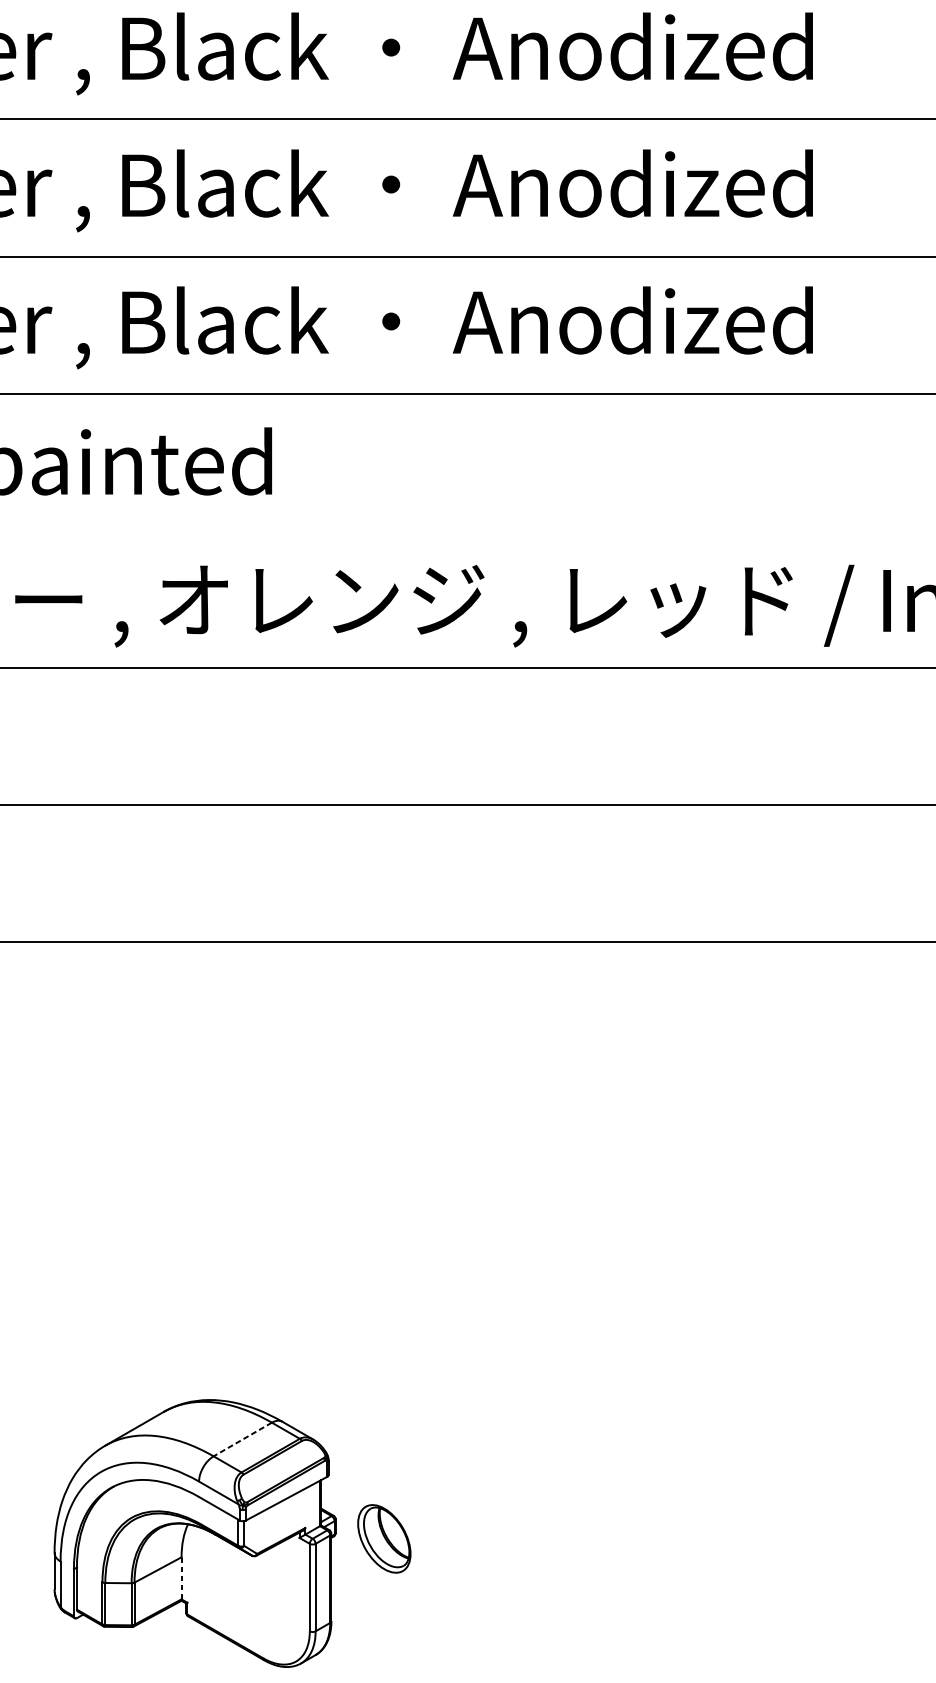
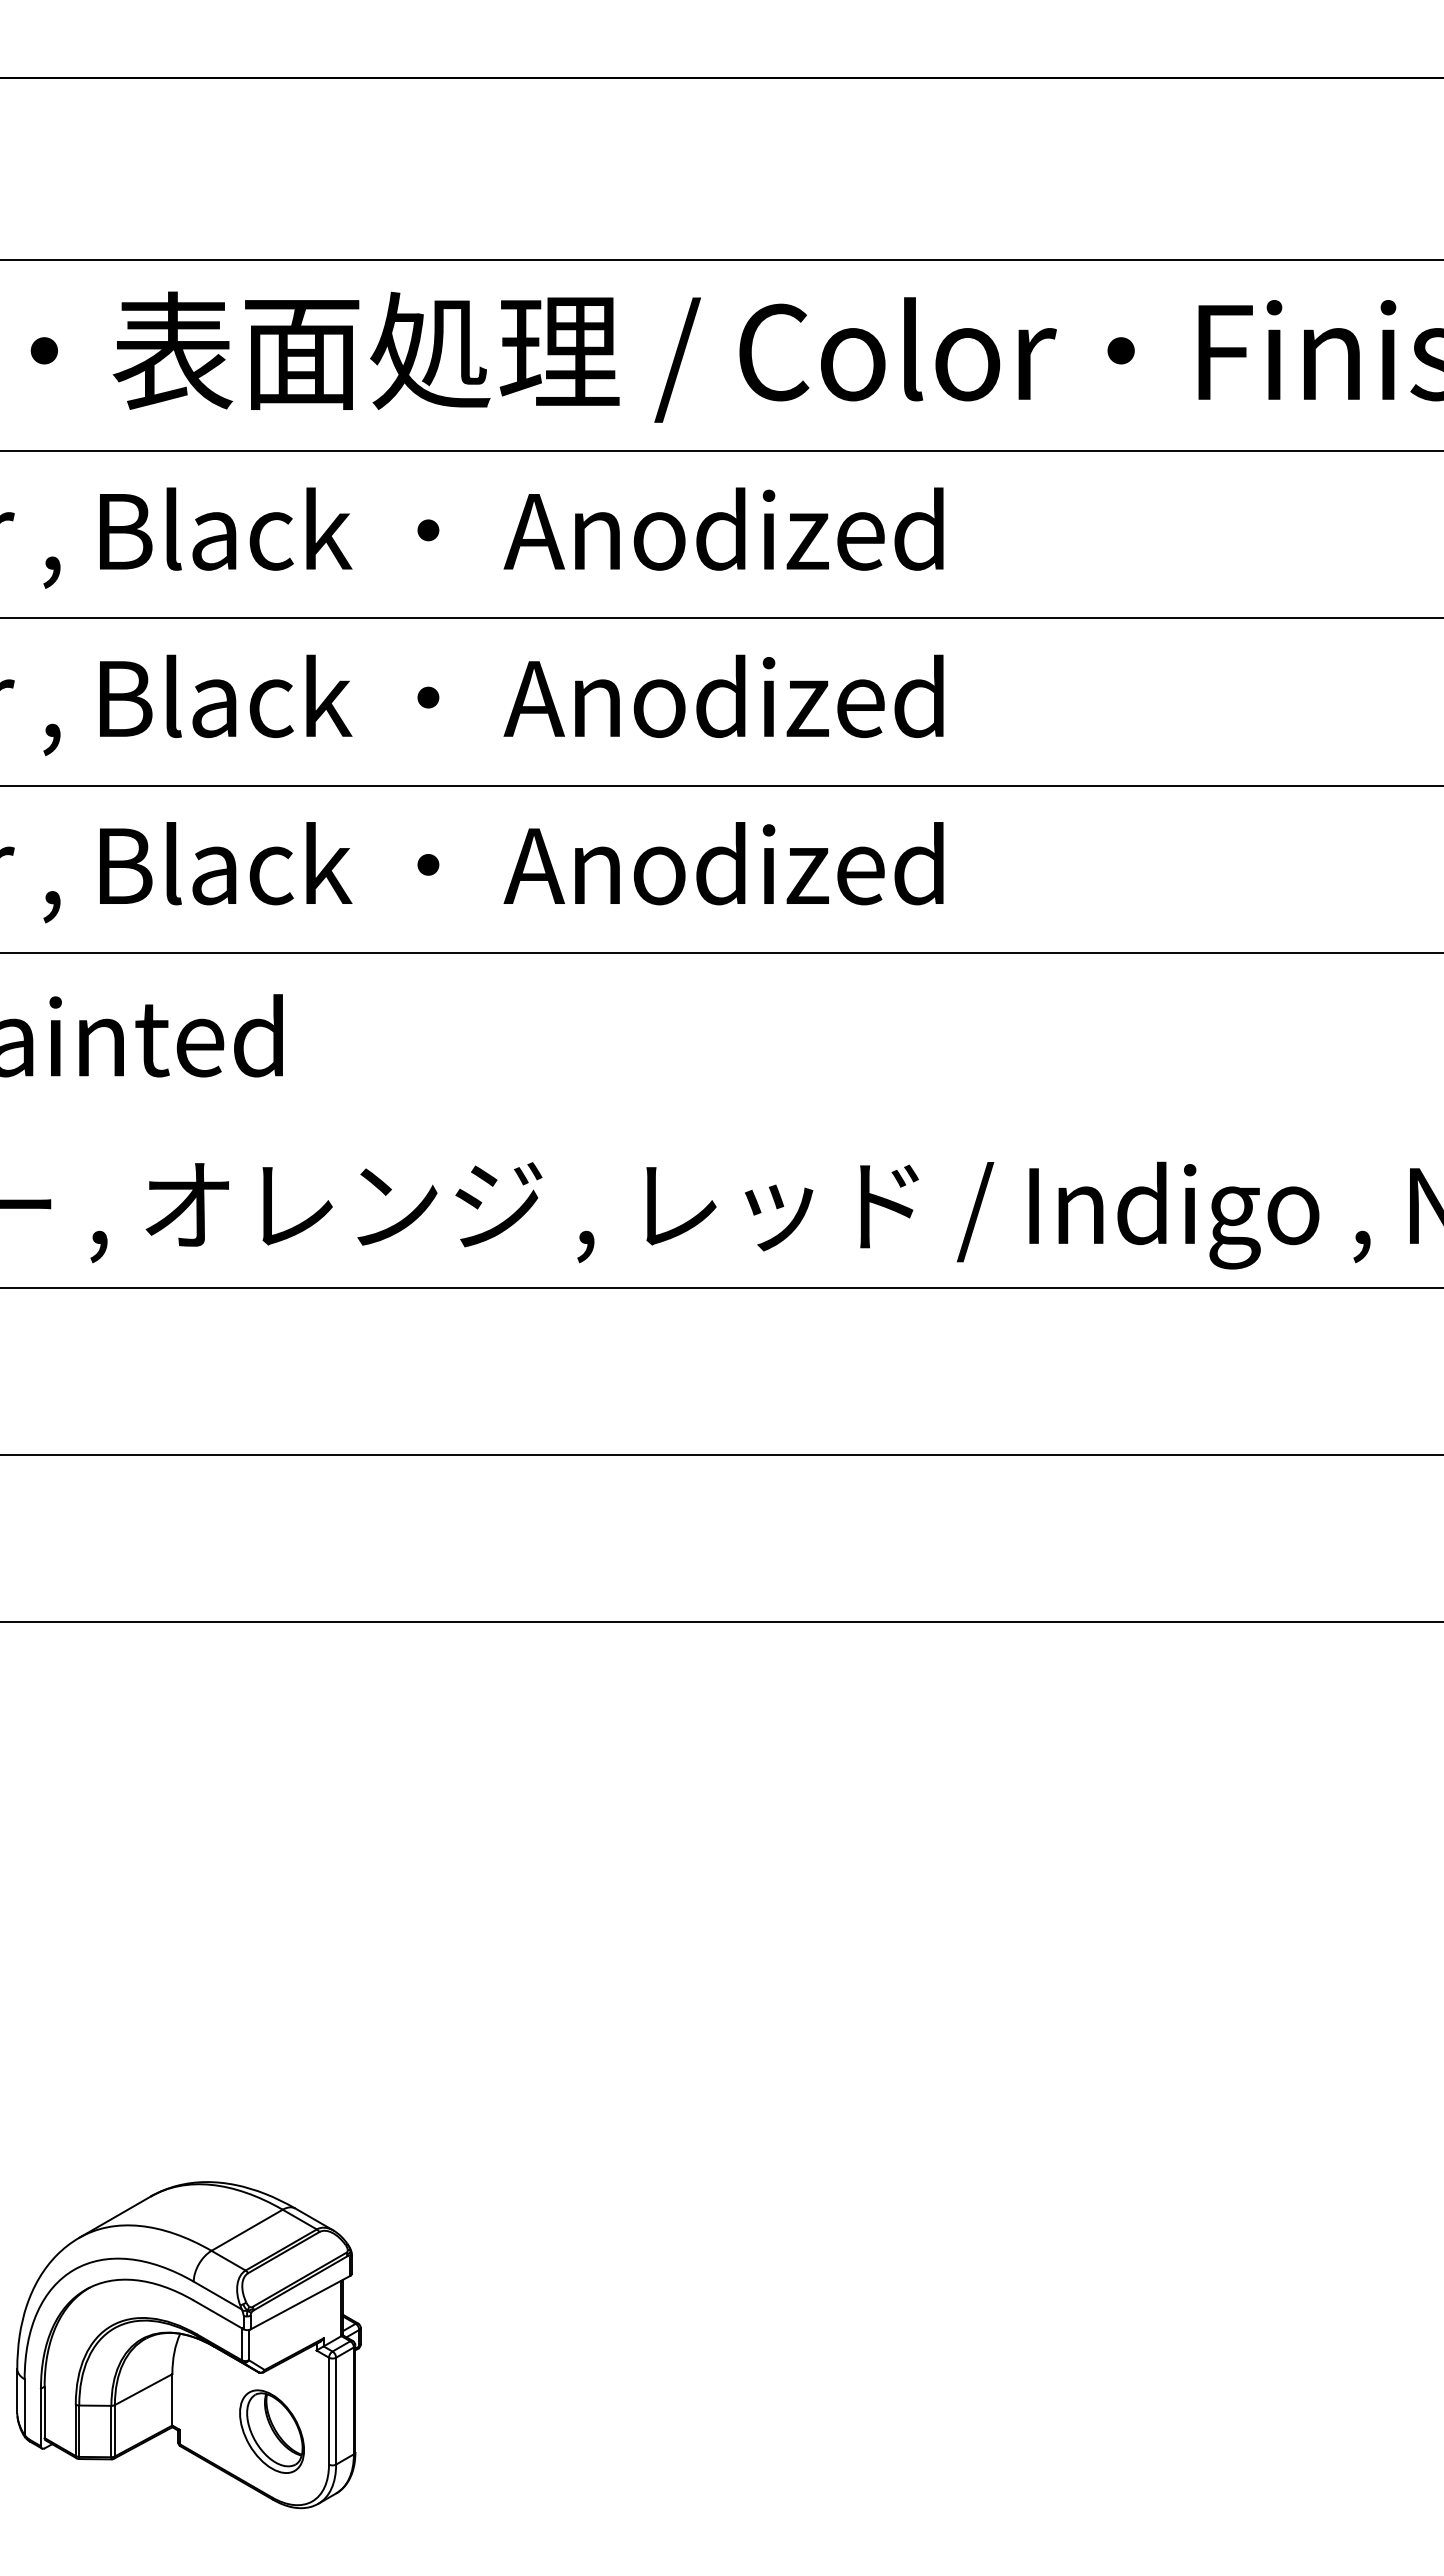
line: (242, 1439) -> (246, 2230), dashed -> solid
part: (383, 1538) -> (271, 2431), moved
line: (181, 1578) -> (172, 2399), dashed -> solid

